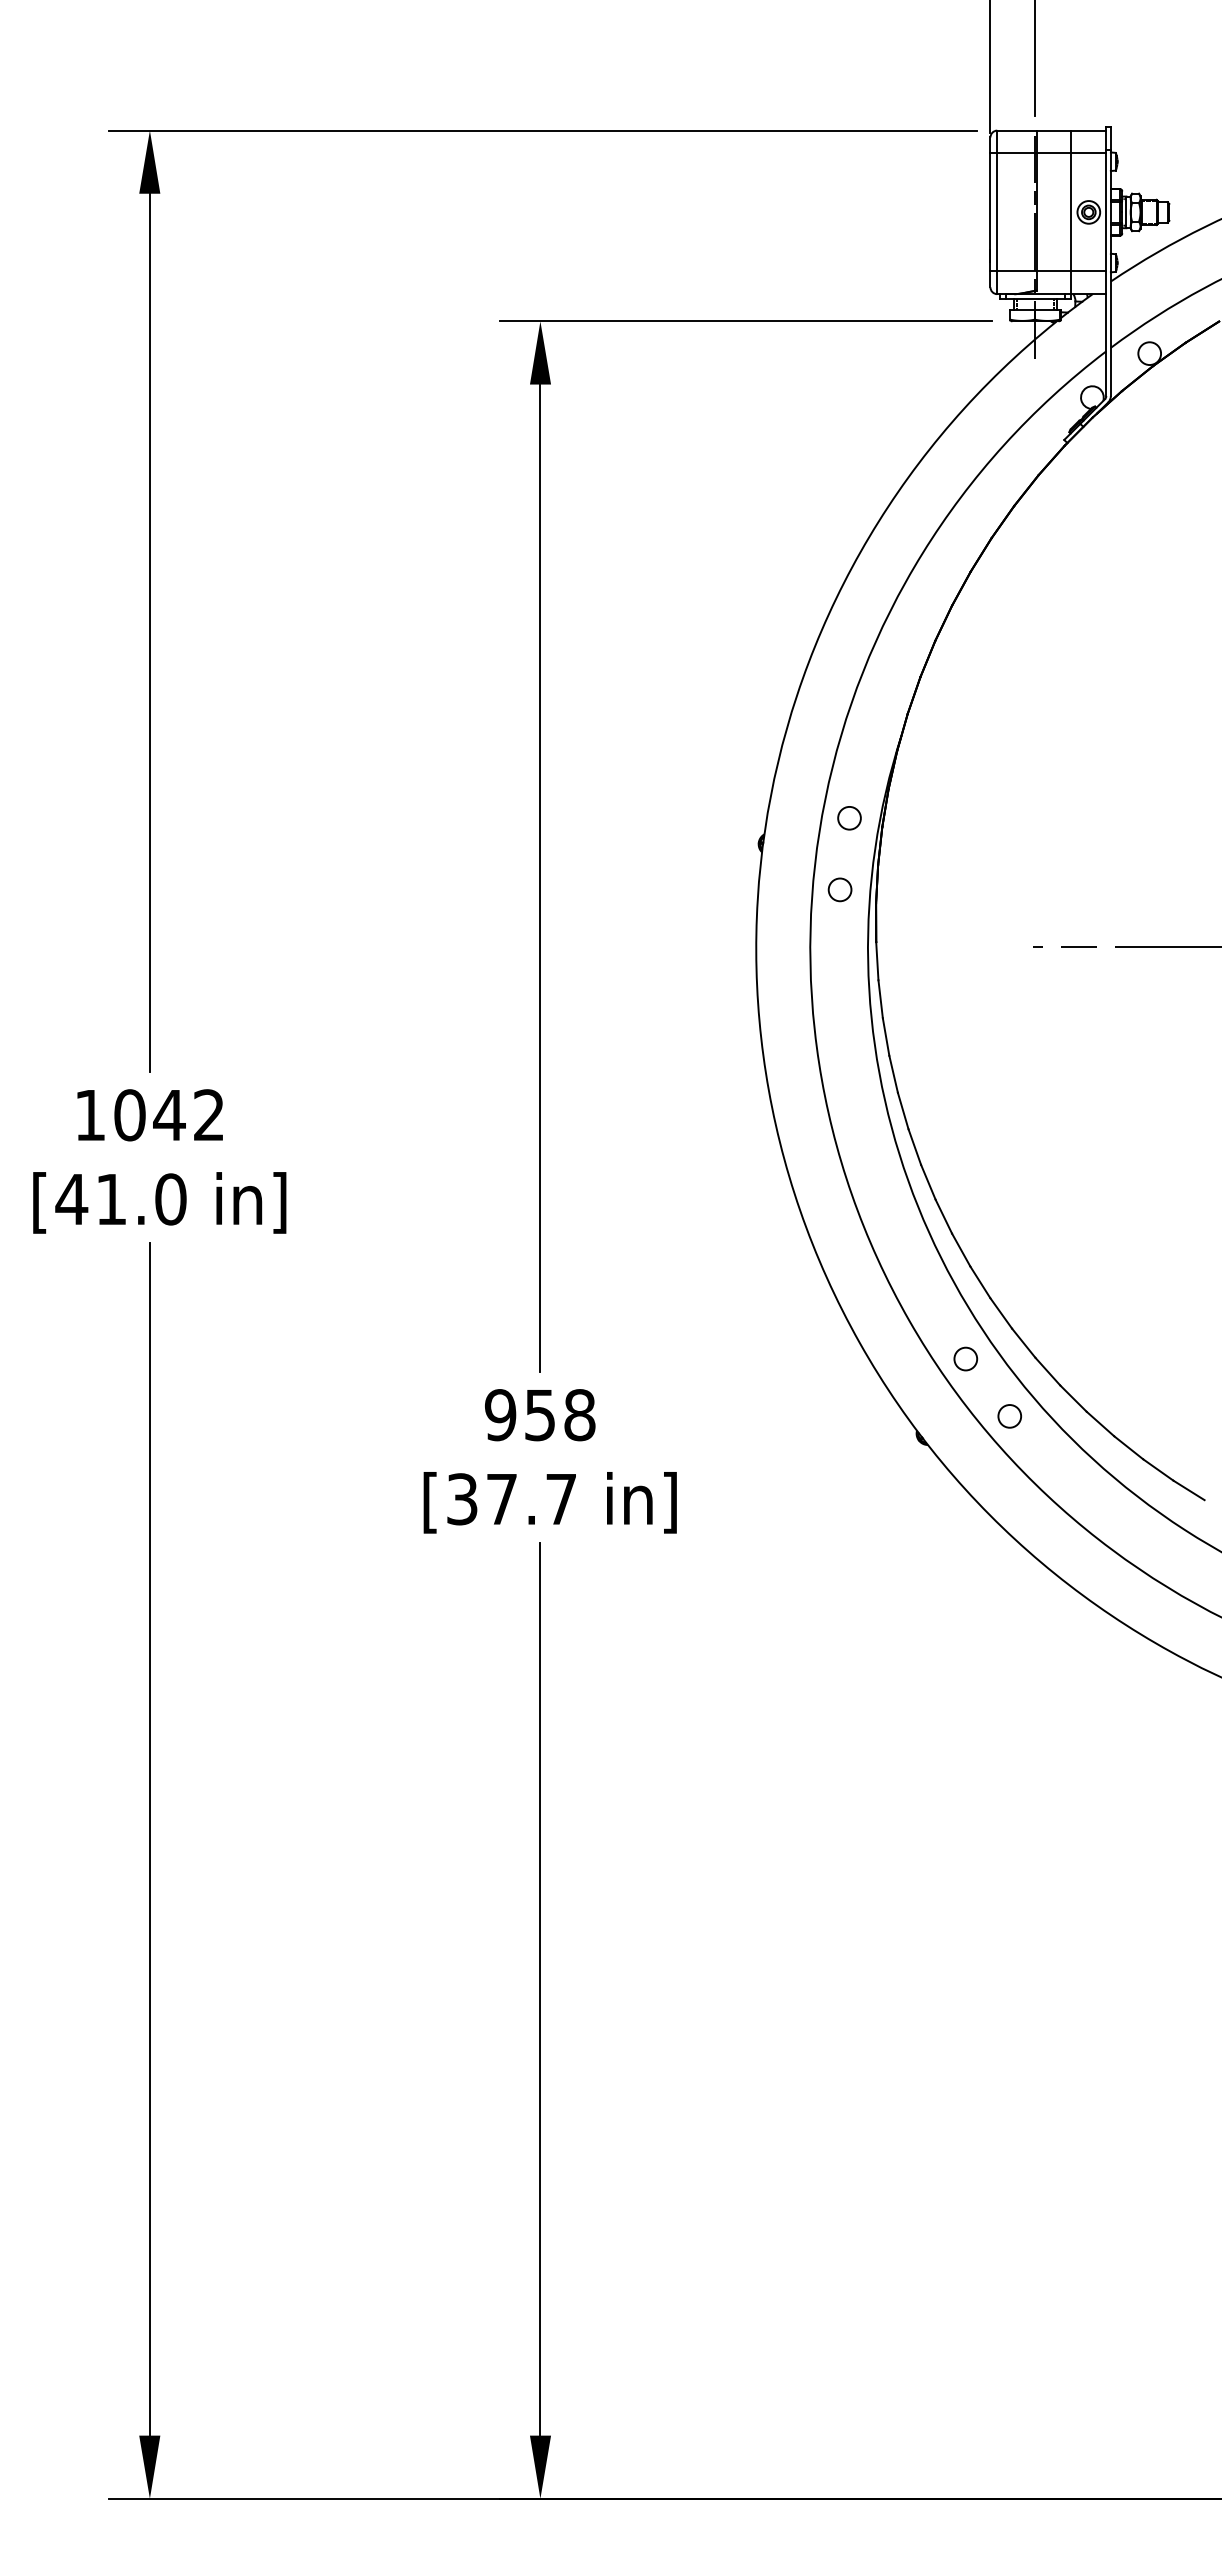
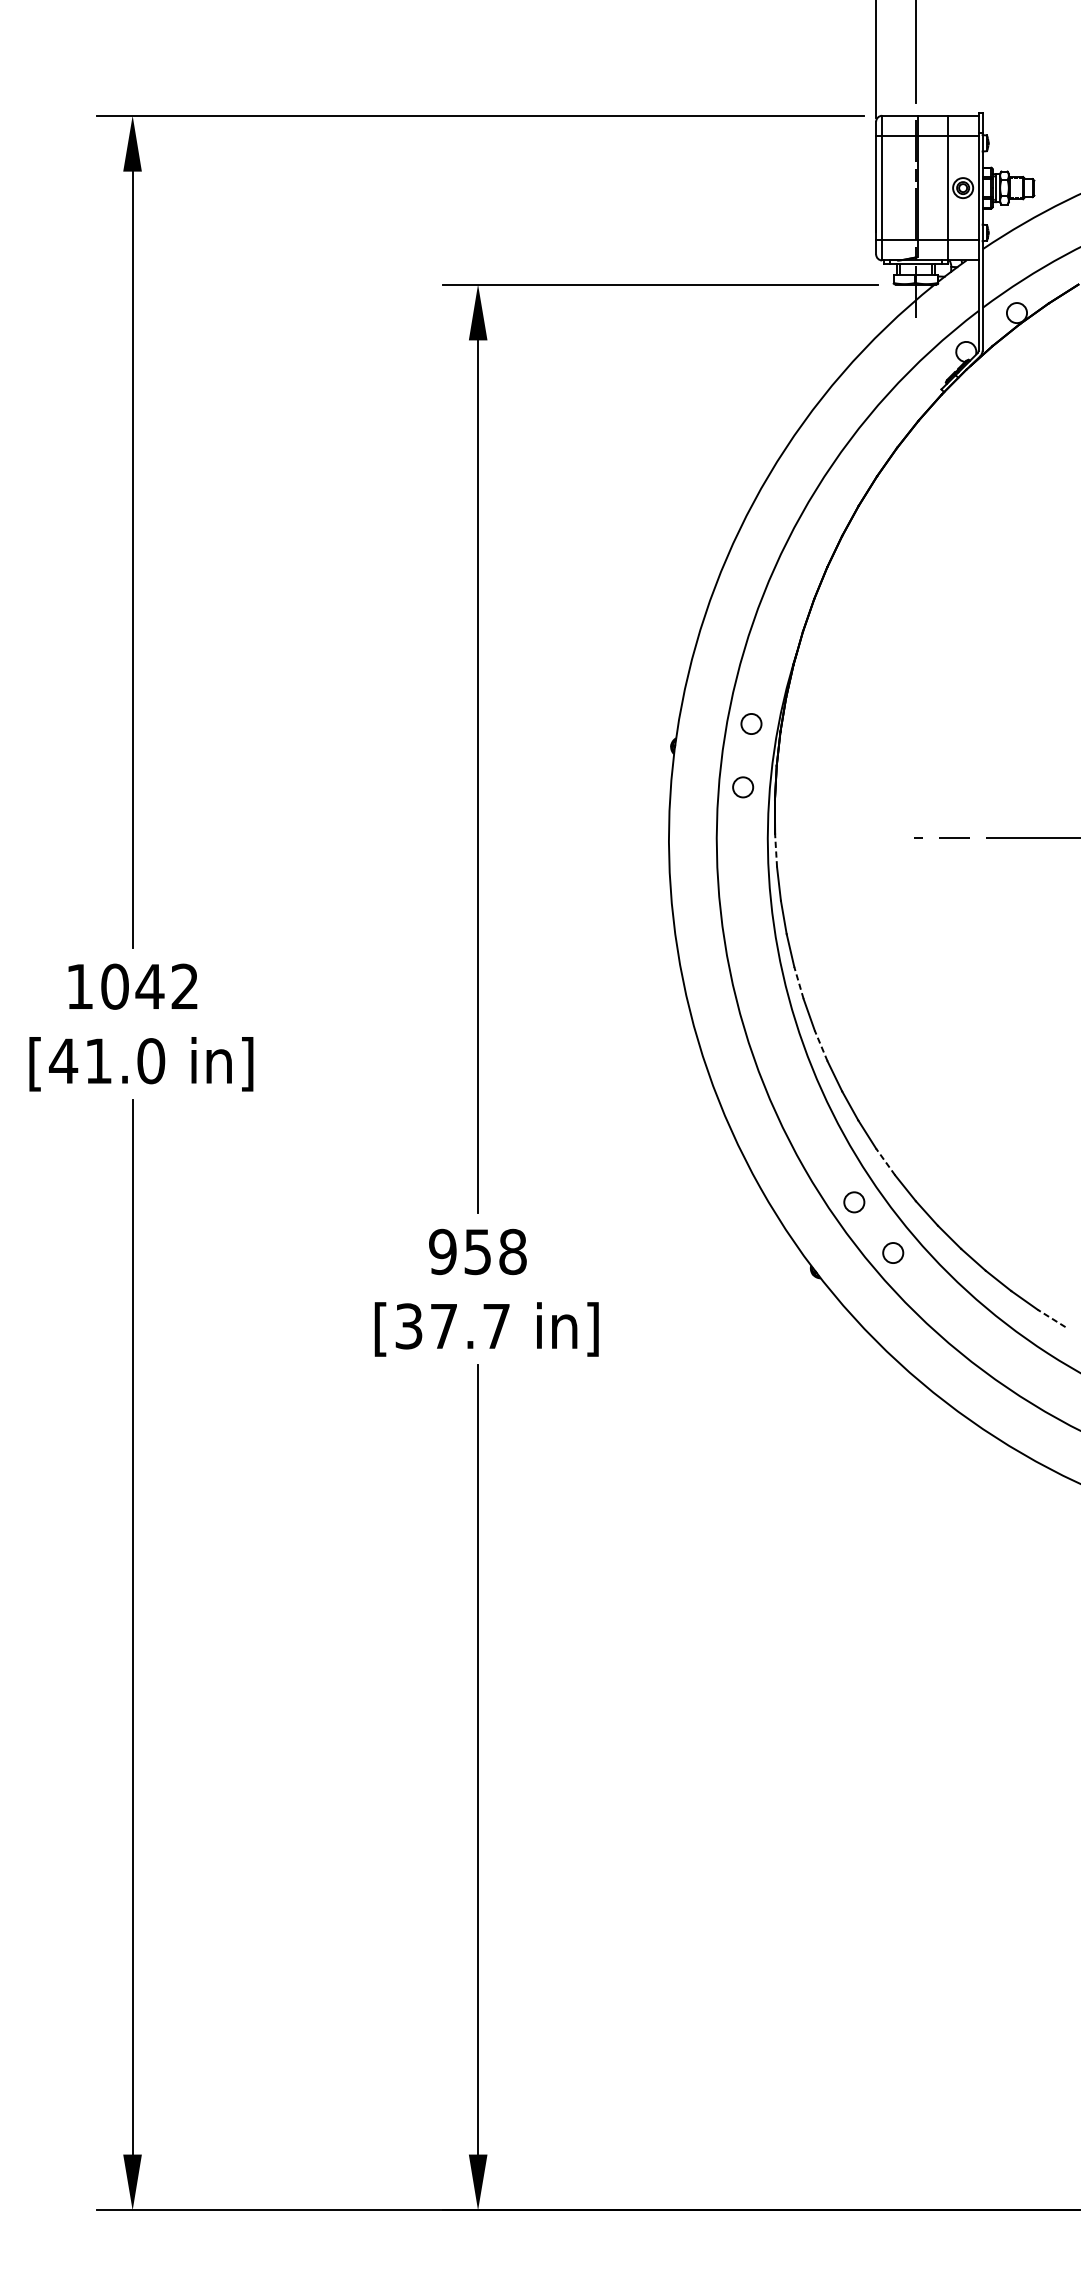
line: (877, 960) -> (776, 849), solid -> dashed
line: (903, 1111) -> (799, 983), solid -> dashed
line: (928, 1182) -> (821, 1046), solid -> dashed
line: (1001, 1313) -> (885, 1162), solid -> dashed
line: (1188, 1490) -> (1051, 1318), solid -> dashed

